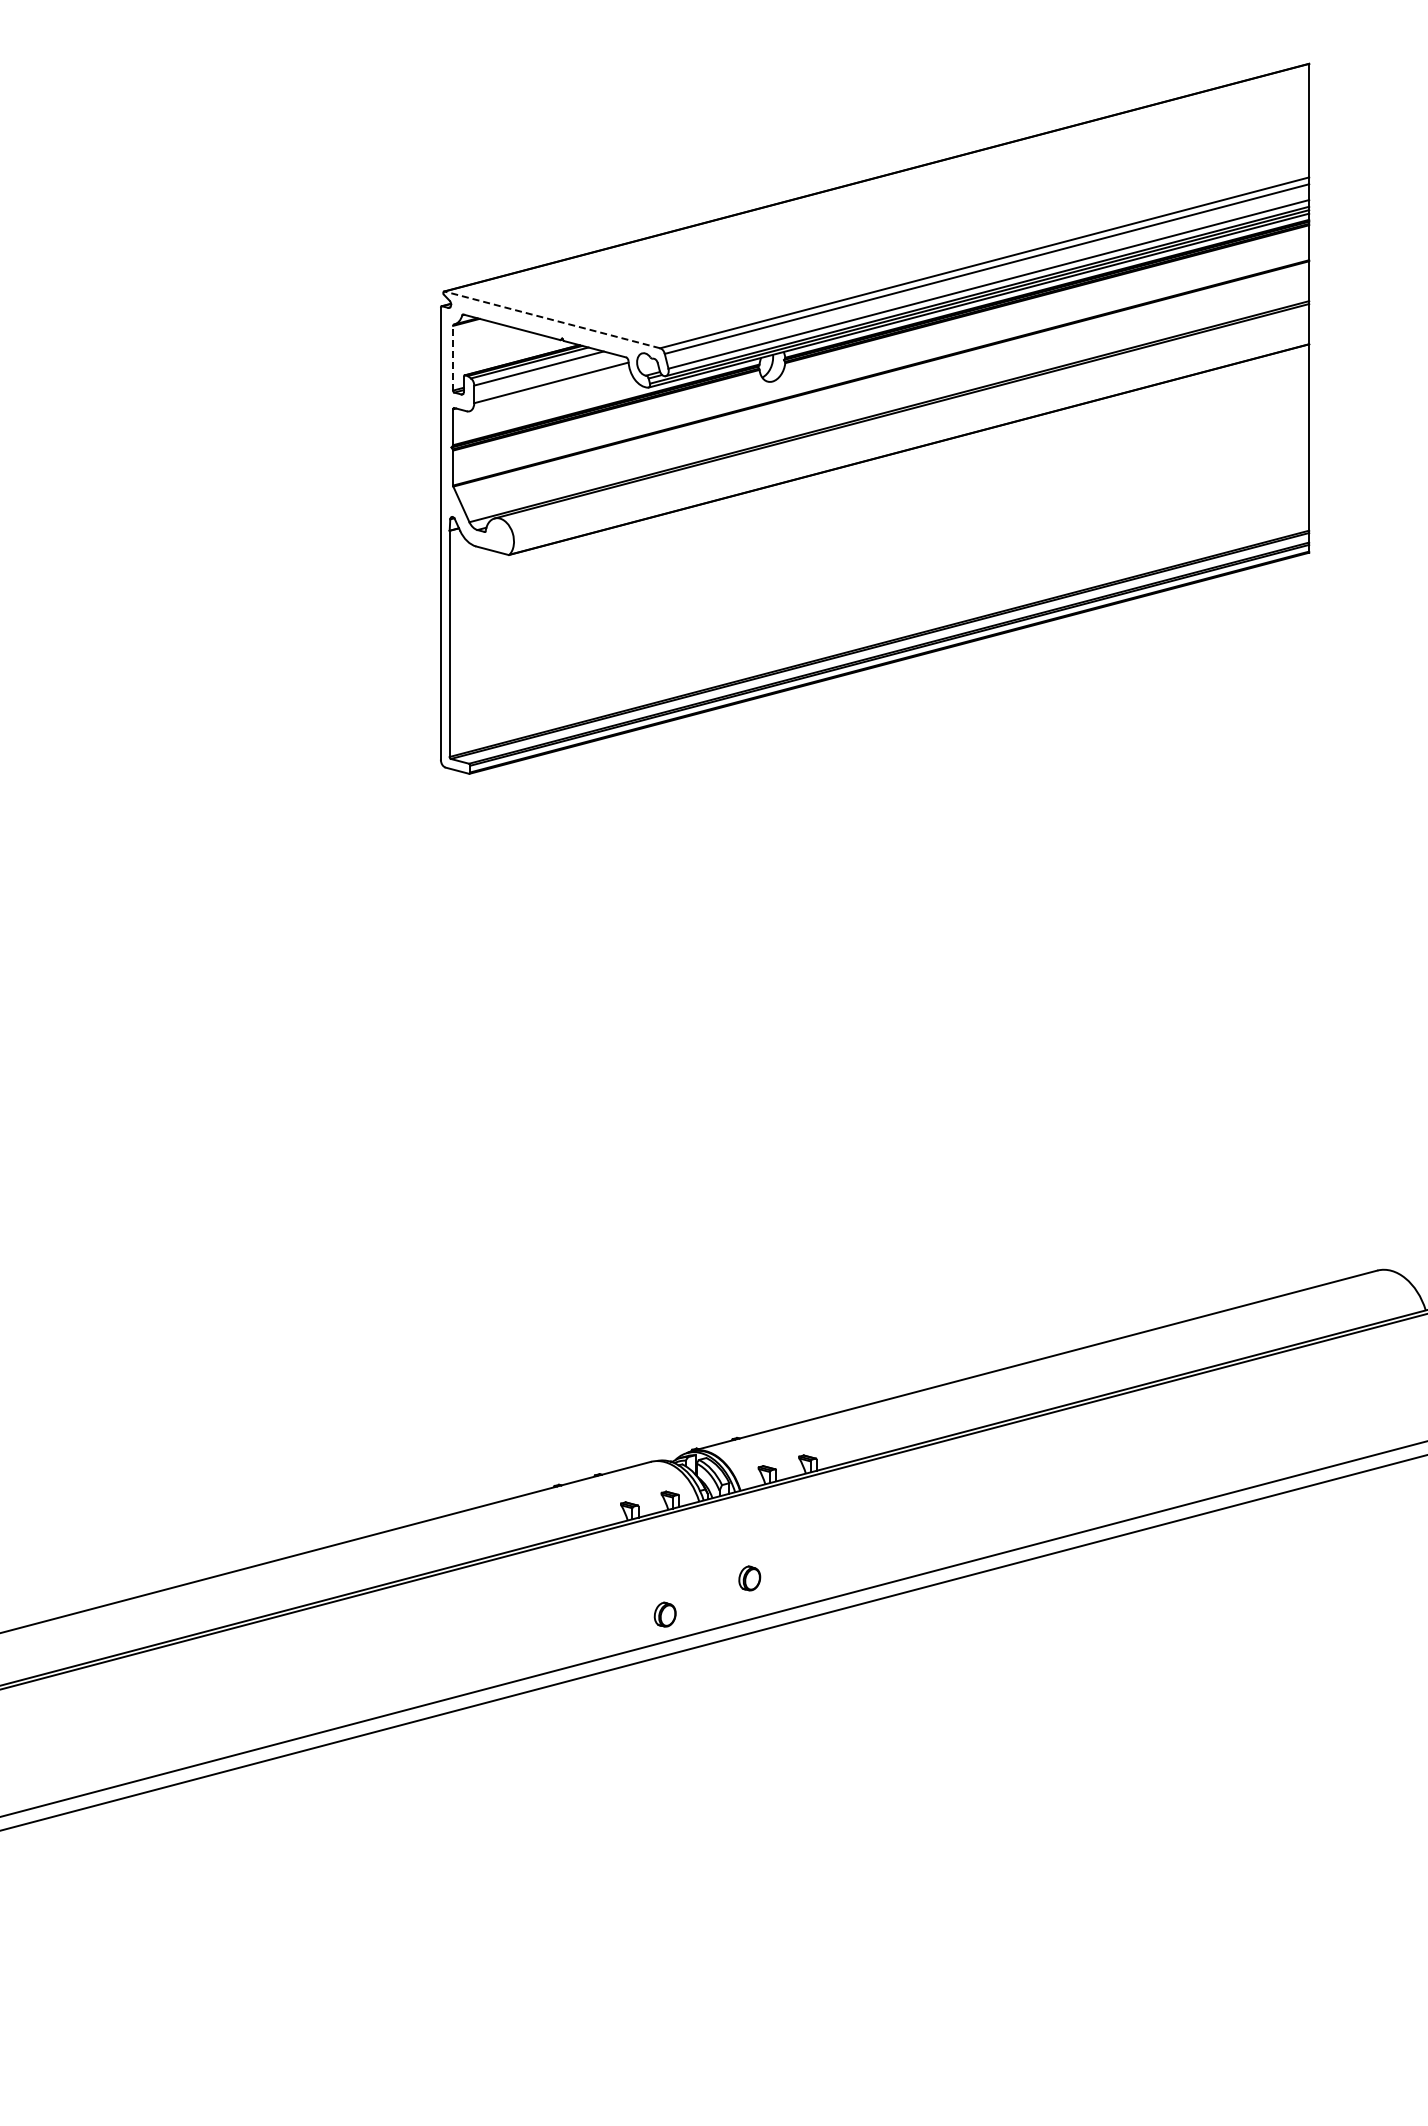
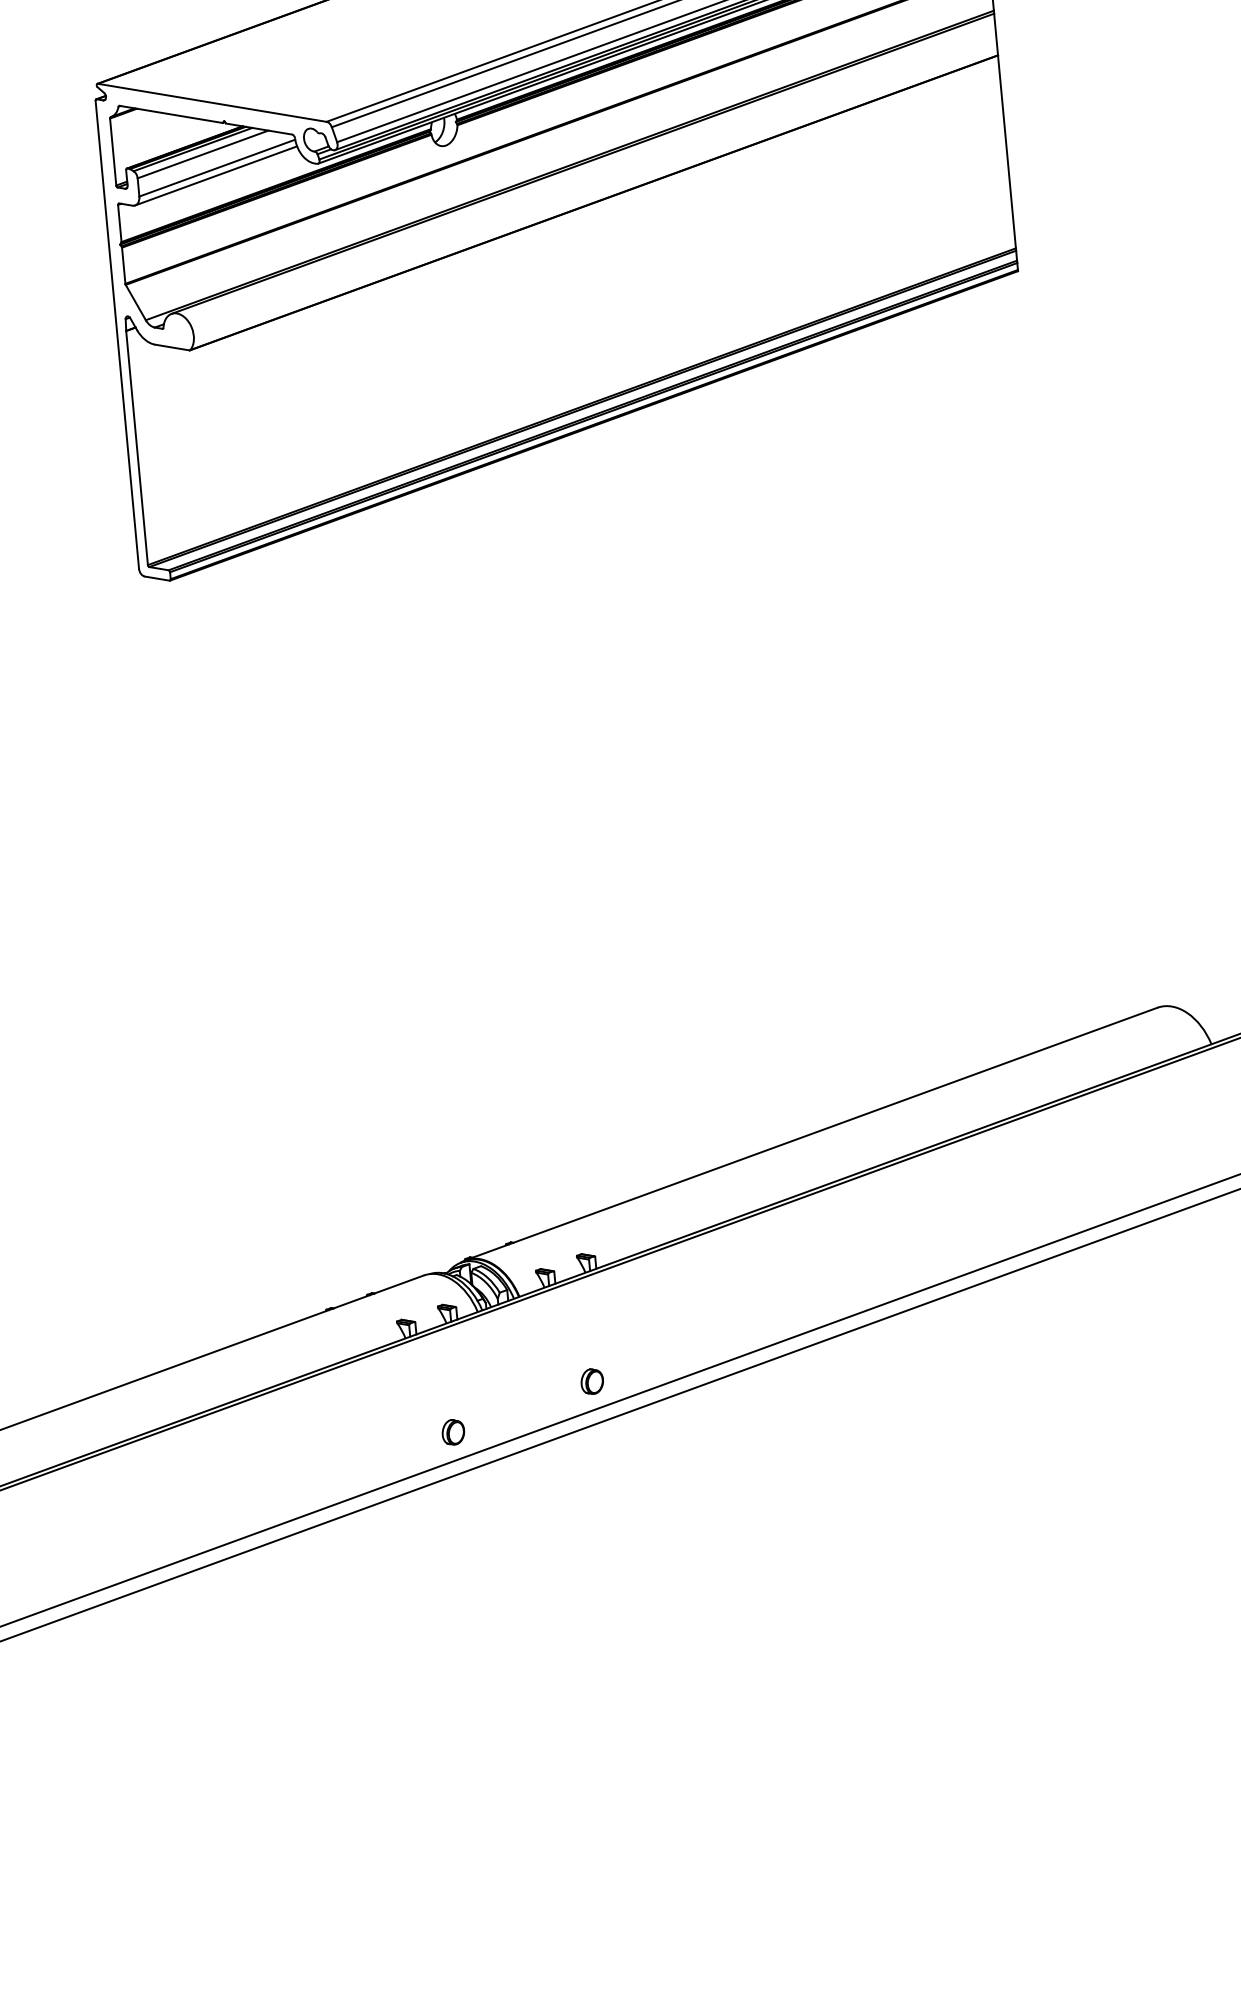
line: (551, 319) -> (211, 102), dashed -> solid
line: (453, 357) -> (113, 151), dashed -> solid
line: (549, 390) -> (216, 176), added
part: (749, 1578) -> (592, 1381), moved

